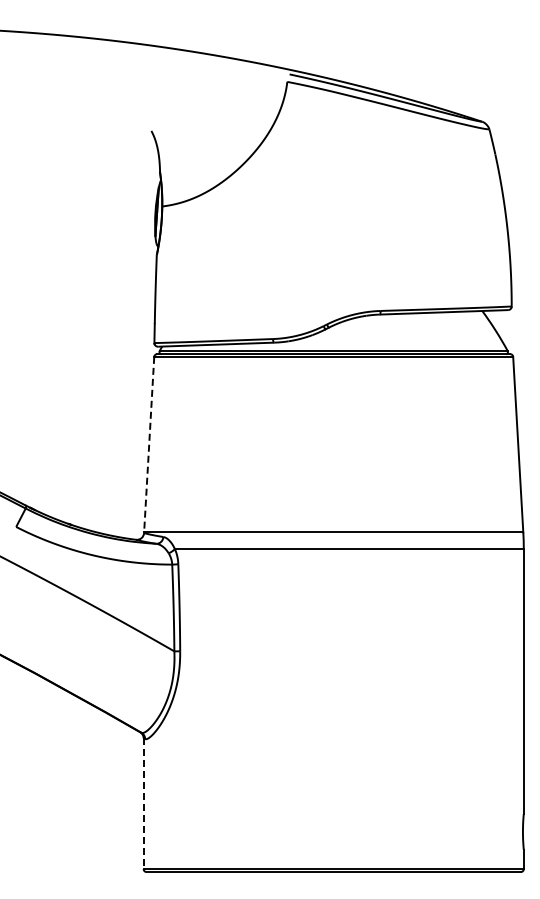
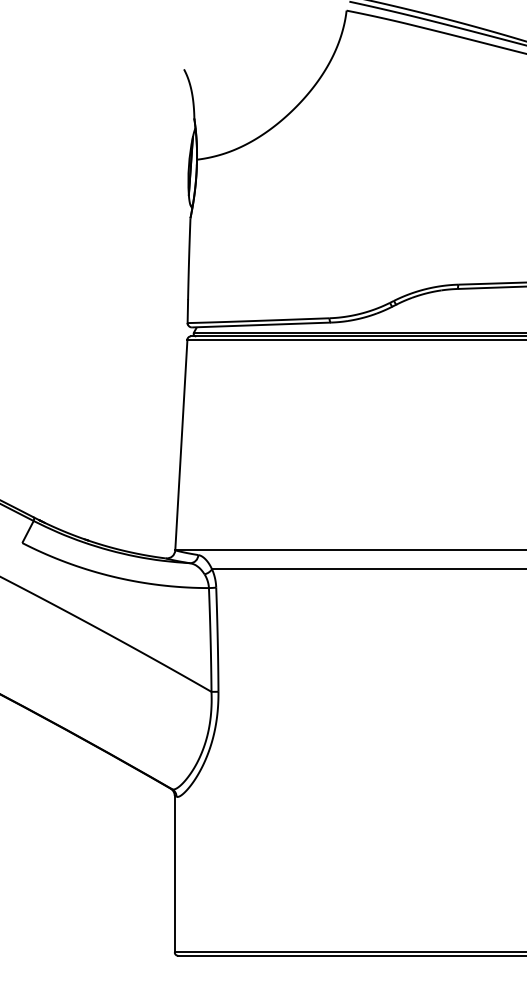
line: (149, 444) -> (181, 444), dashed -> solid
line: (143, 804) -> (174, 875), dashed -> solid

